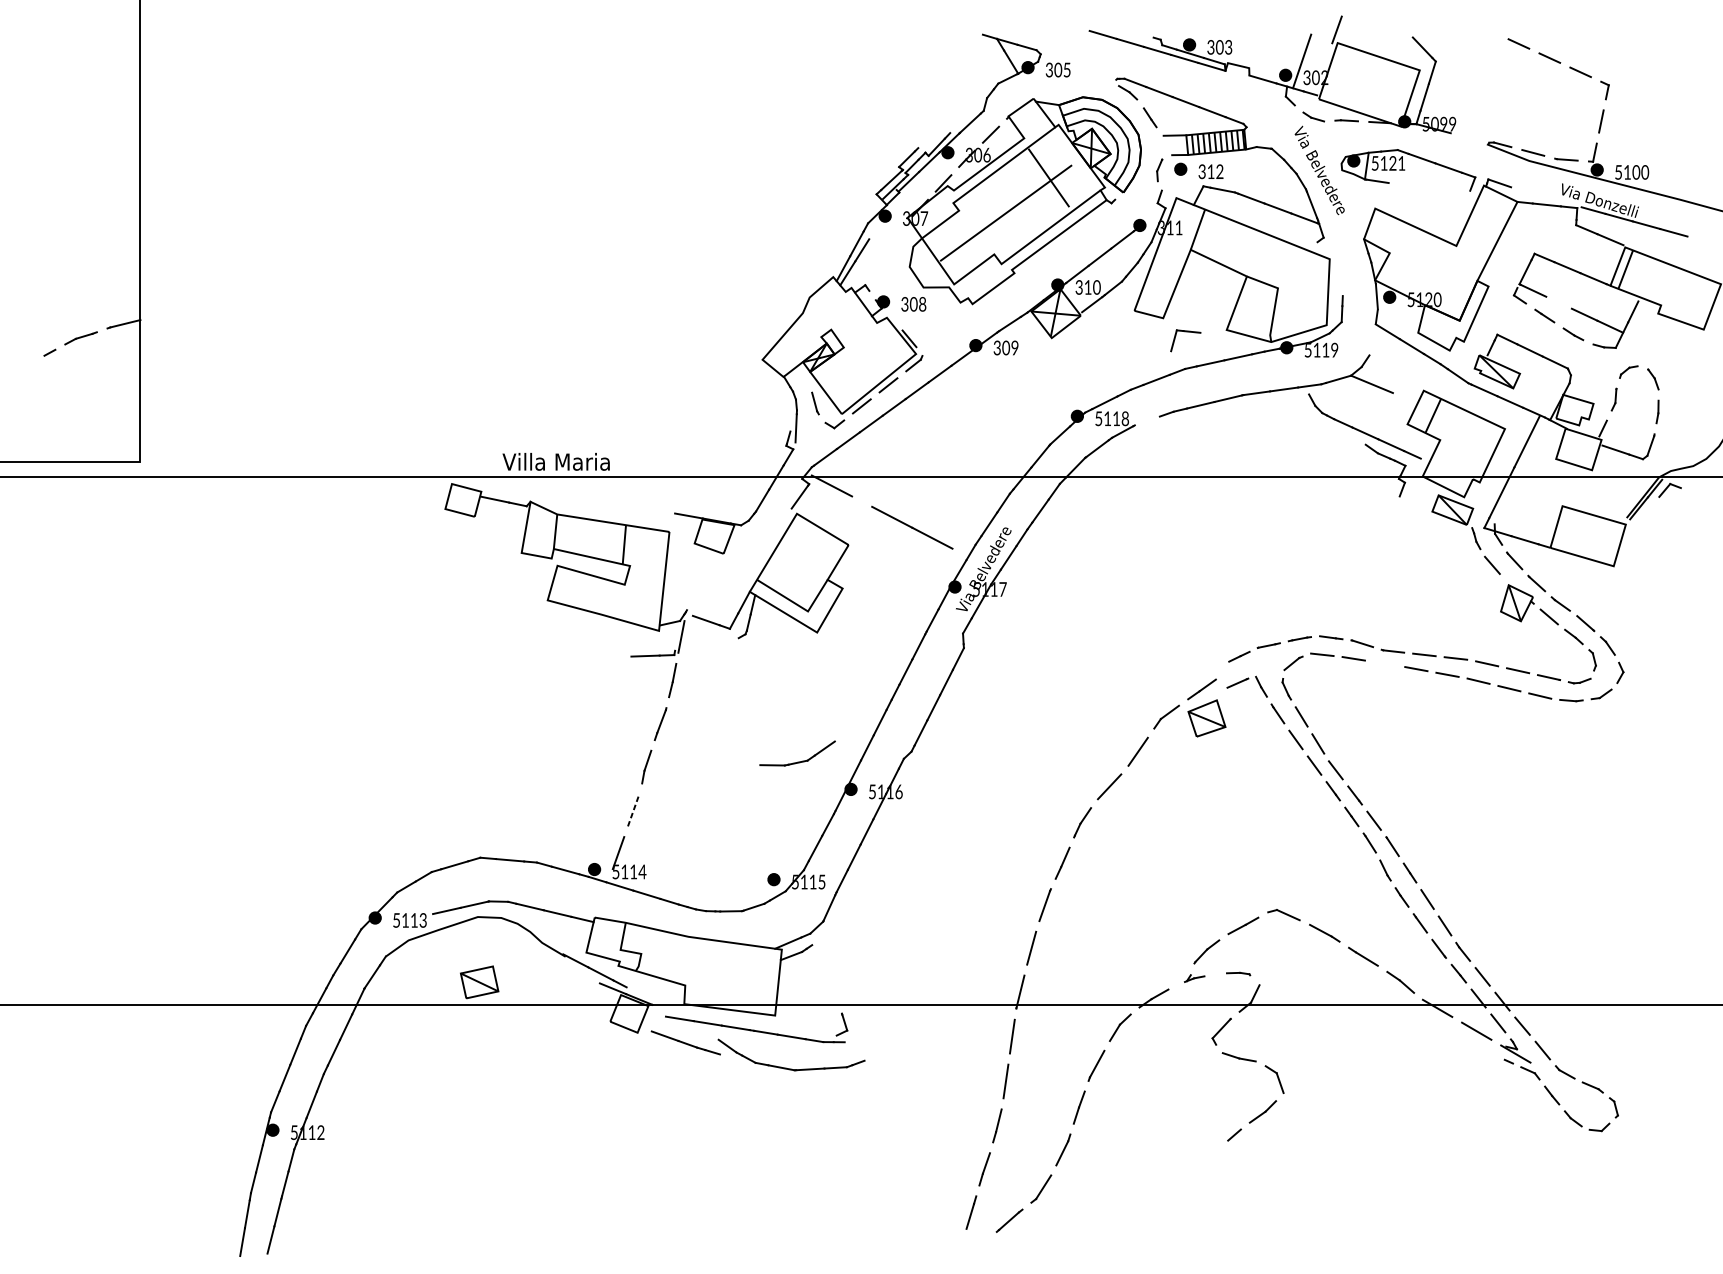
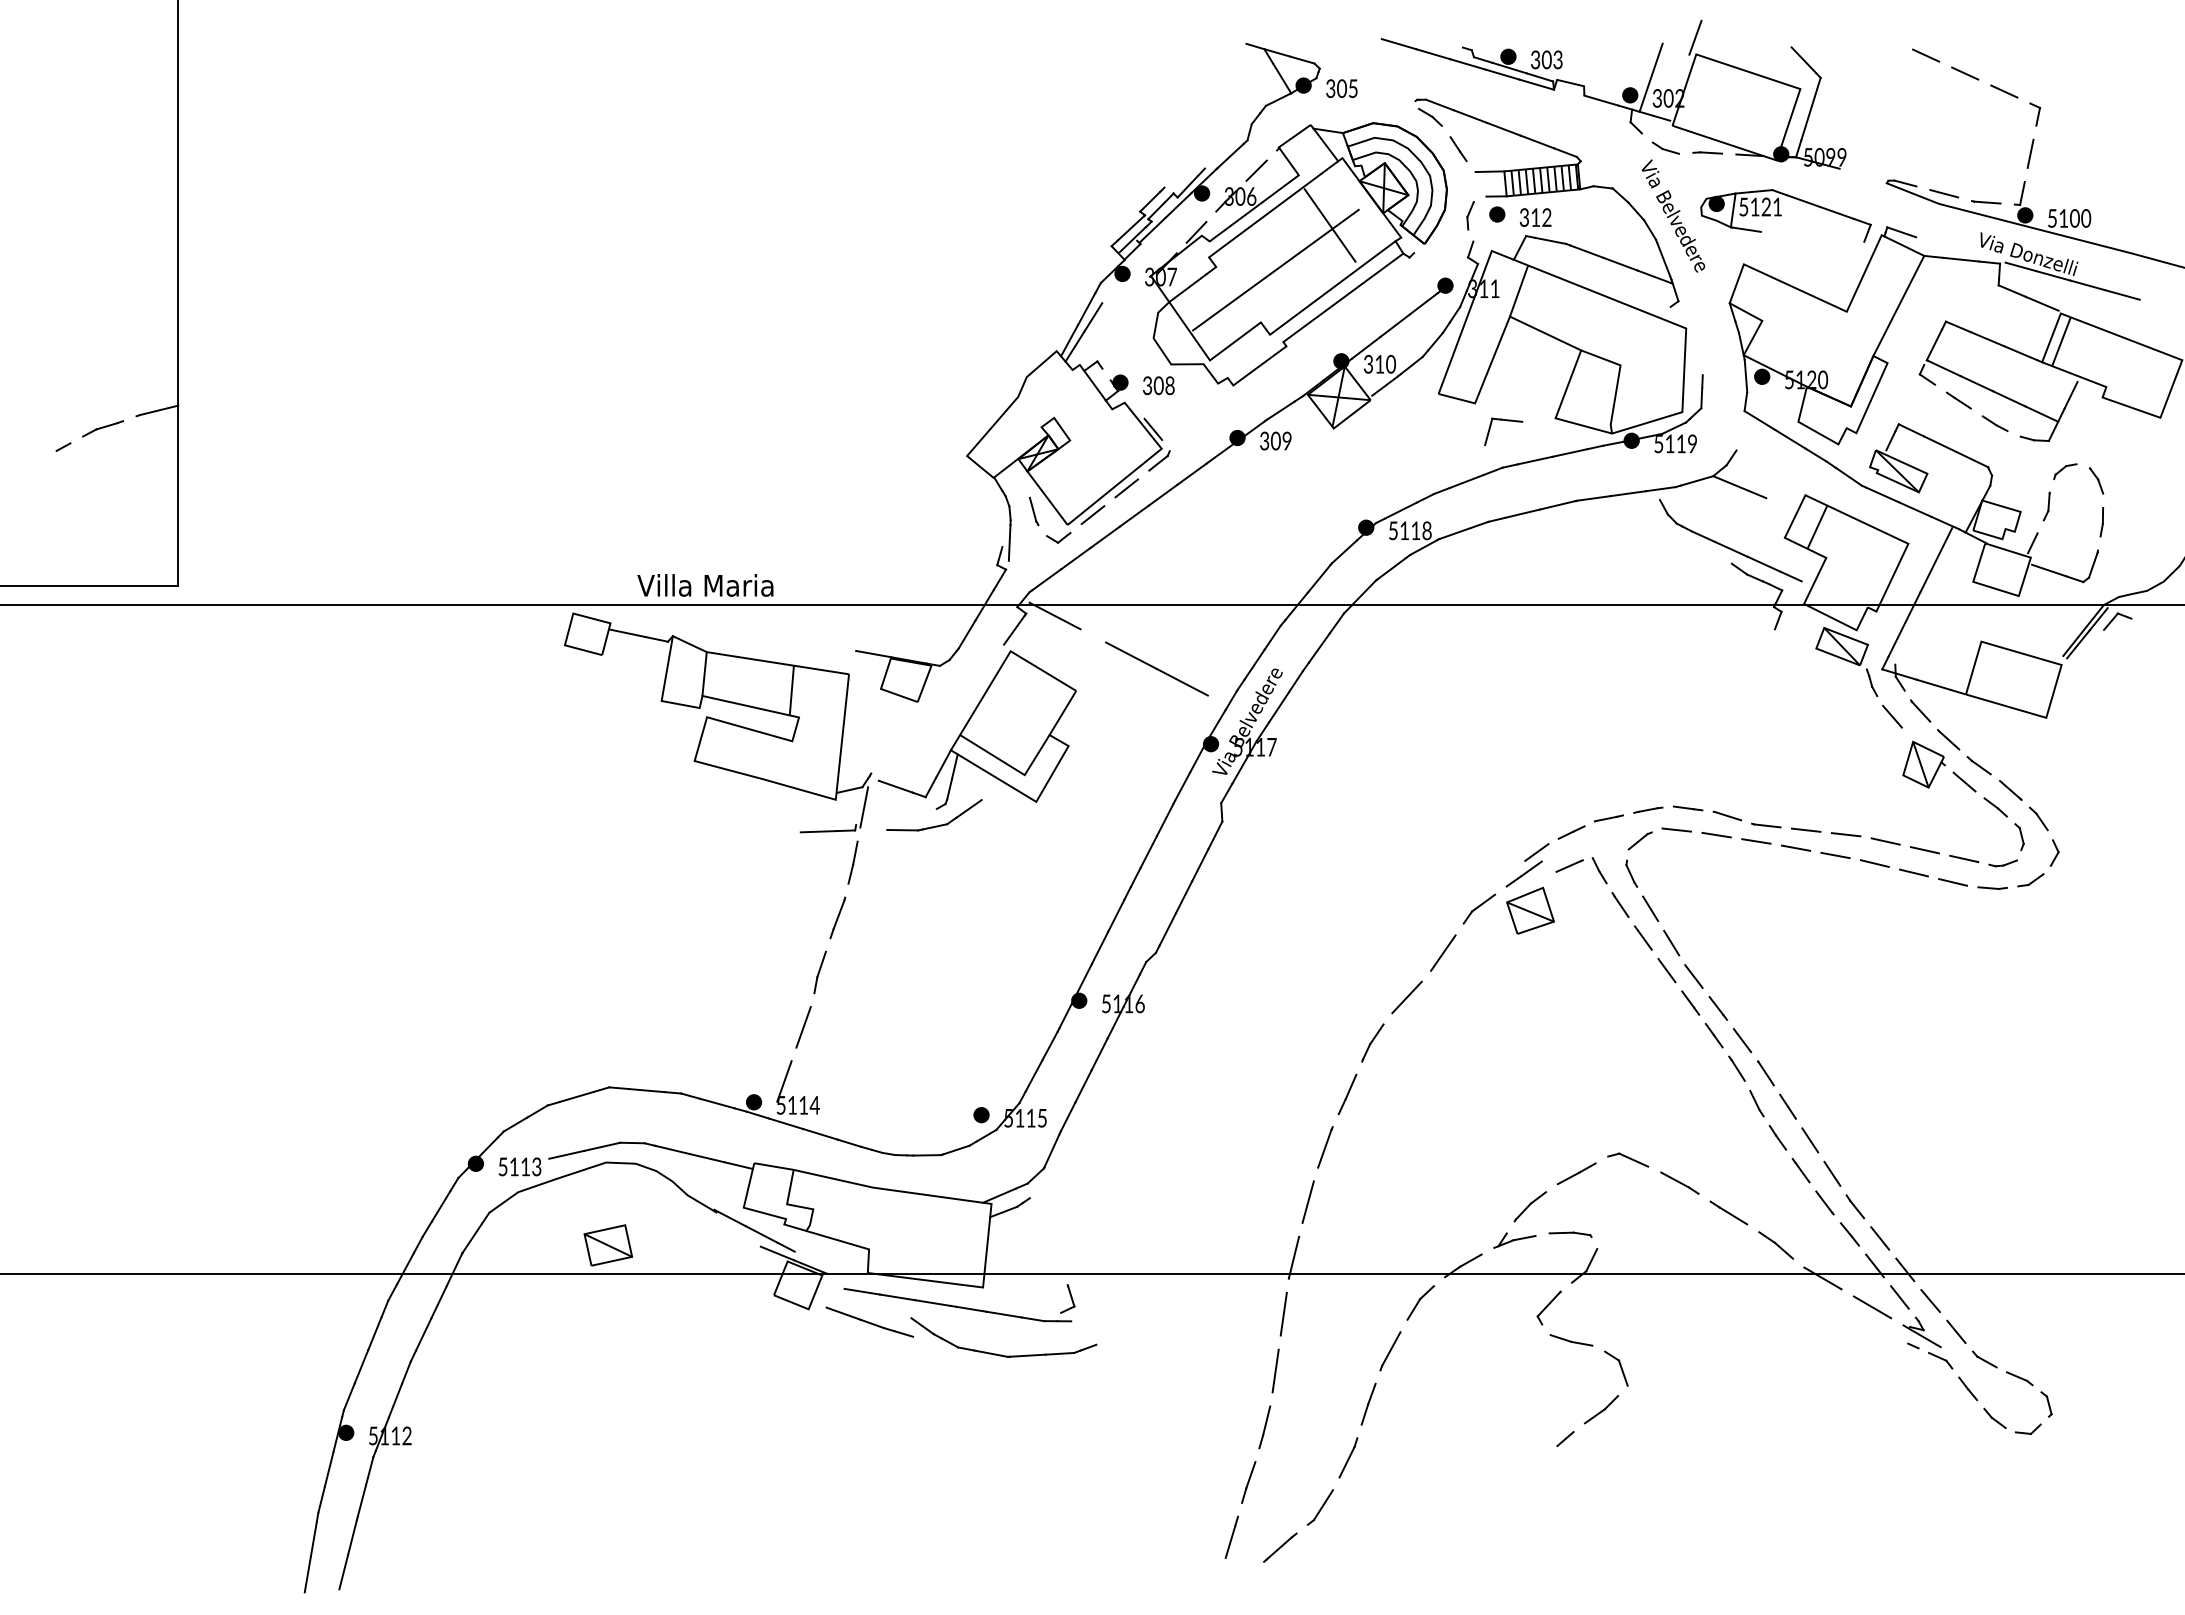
line: (1558, 302) -> (1976, 383), added
line: (1147, 420) -> (1454, 533), added
line: (1385, 663) -> (1756, 841), added
line: (1211, 672) -> (1536, 852), added
part: (798, 761) -> (935, 825), moved
line: (633, 810) -> (803, 1027), dashed -> solid
part: (1238, 973) -> (1570, 1234), size x1.43
part: (1194, 978) -> (1514, 1240), size x1.67

